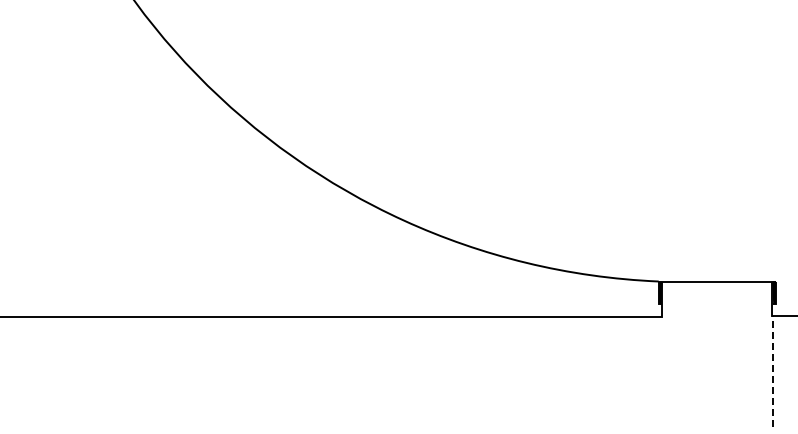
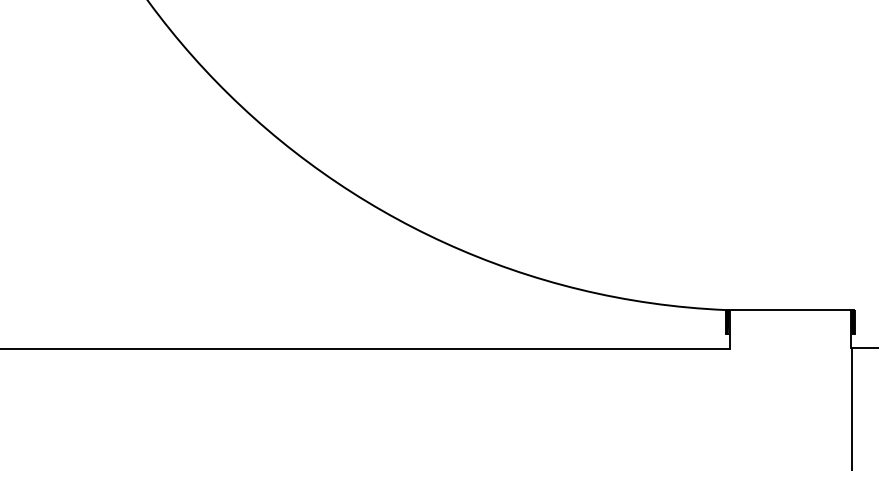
line: (773, 371) -> (851, 409), dashed -> solid

